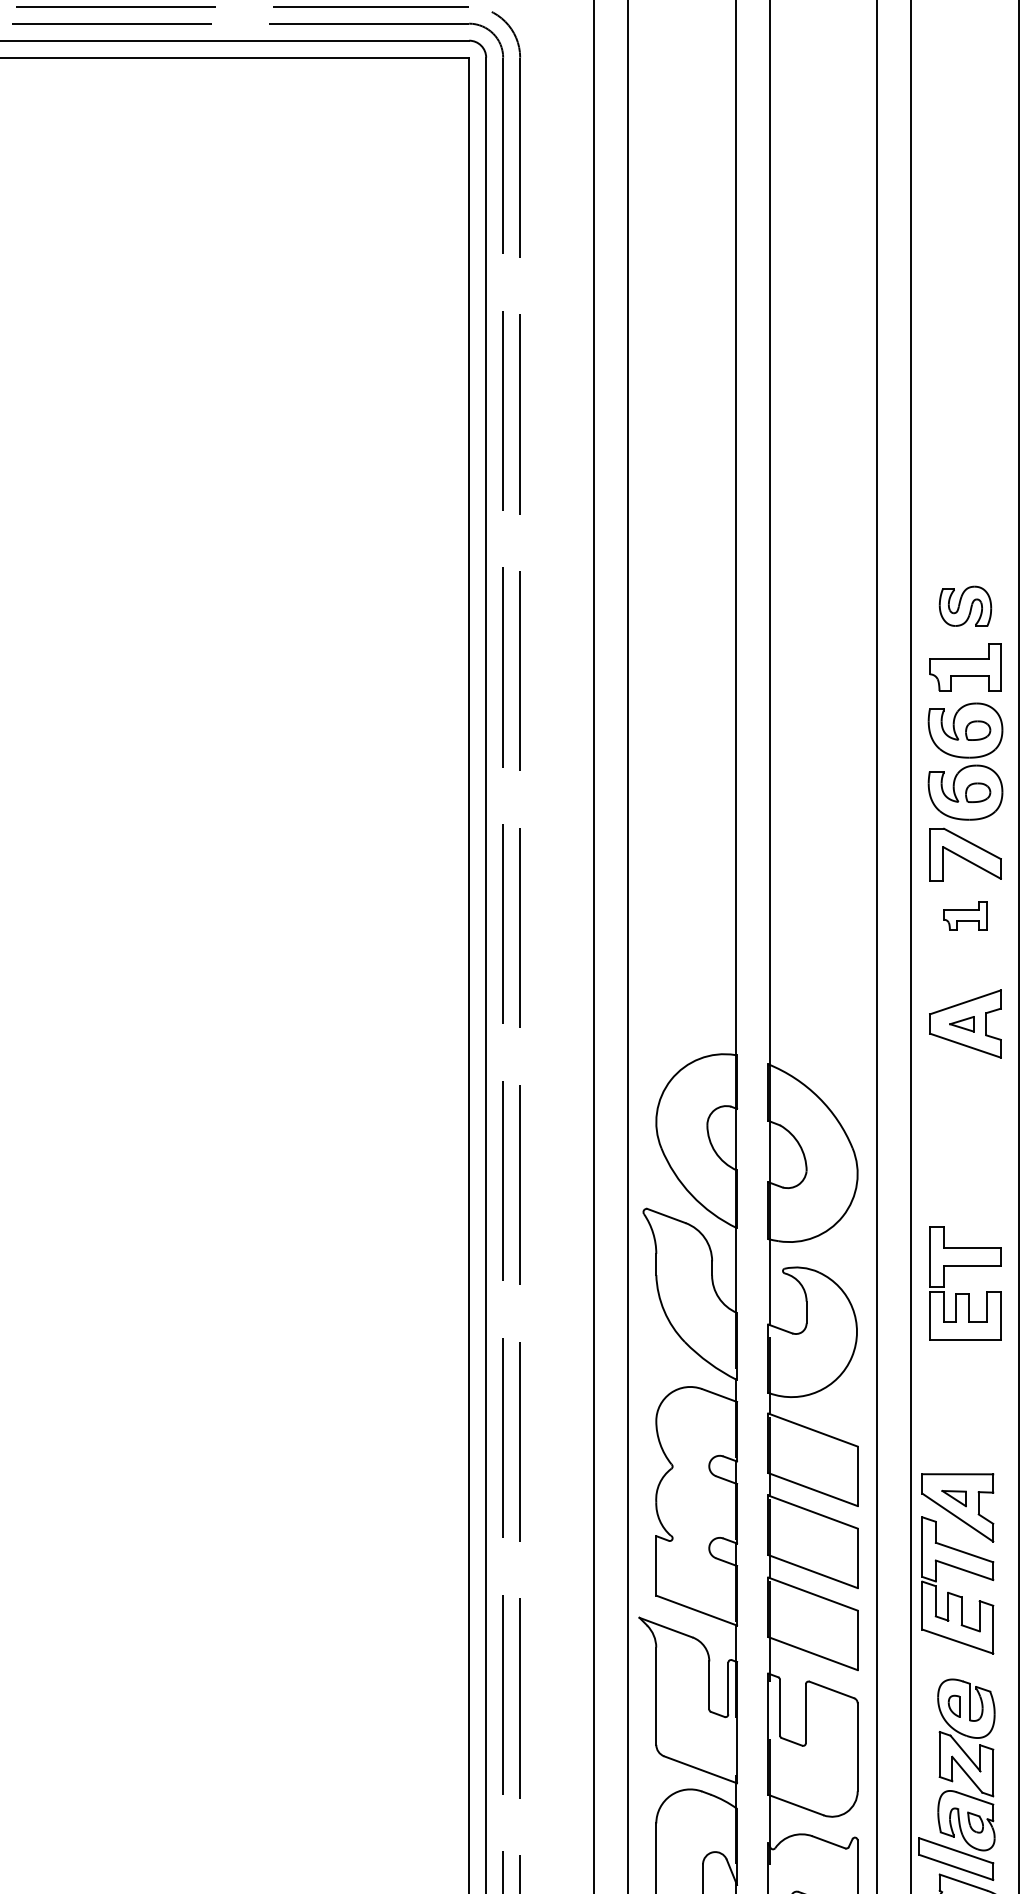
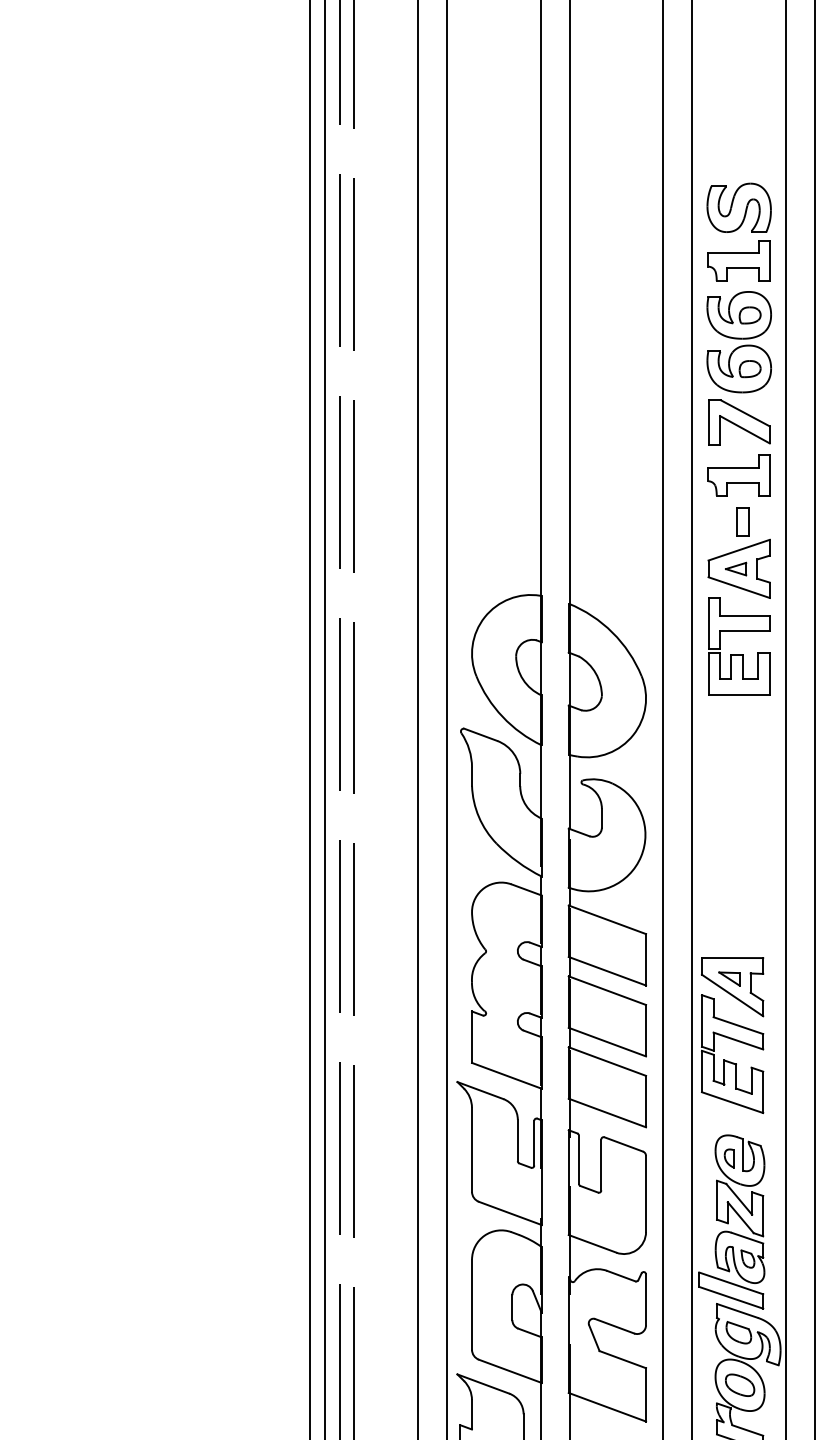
part: (965, 606) -> (739, 208), size x1.43
part: (965, 915) -> (739, 475), size x1.67
part: (969, 969) -> (742, 521), added
part: (965, 1293) -> (739, 654), moved

